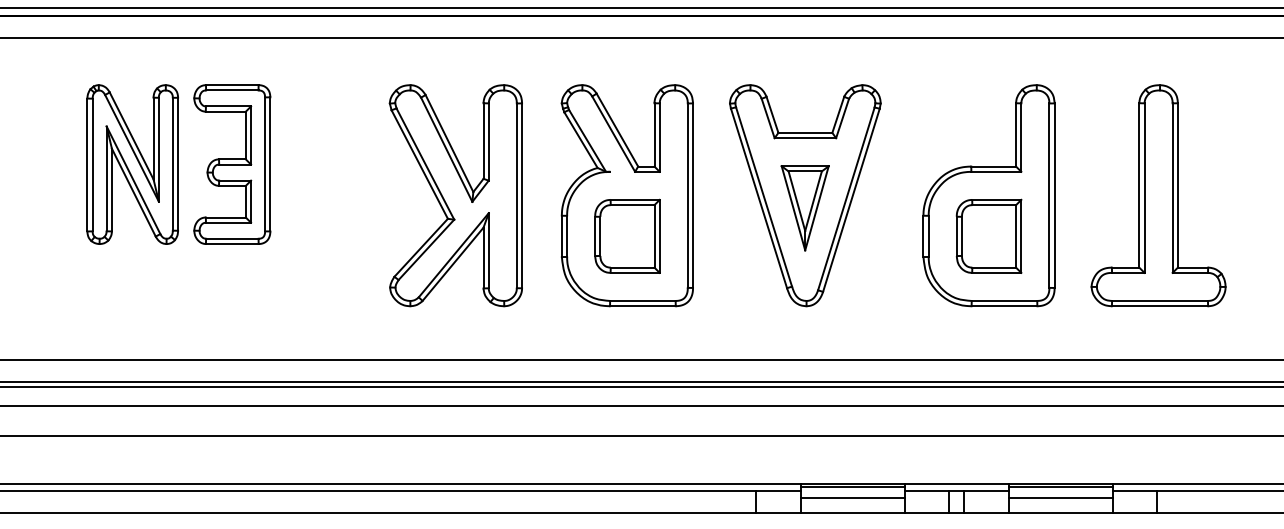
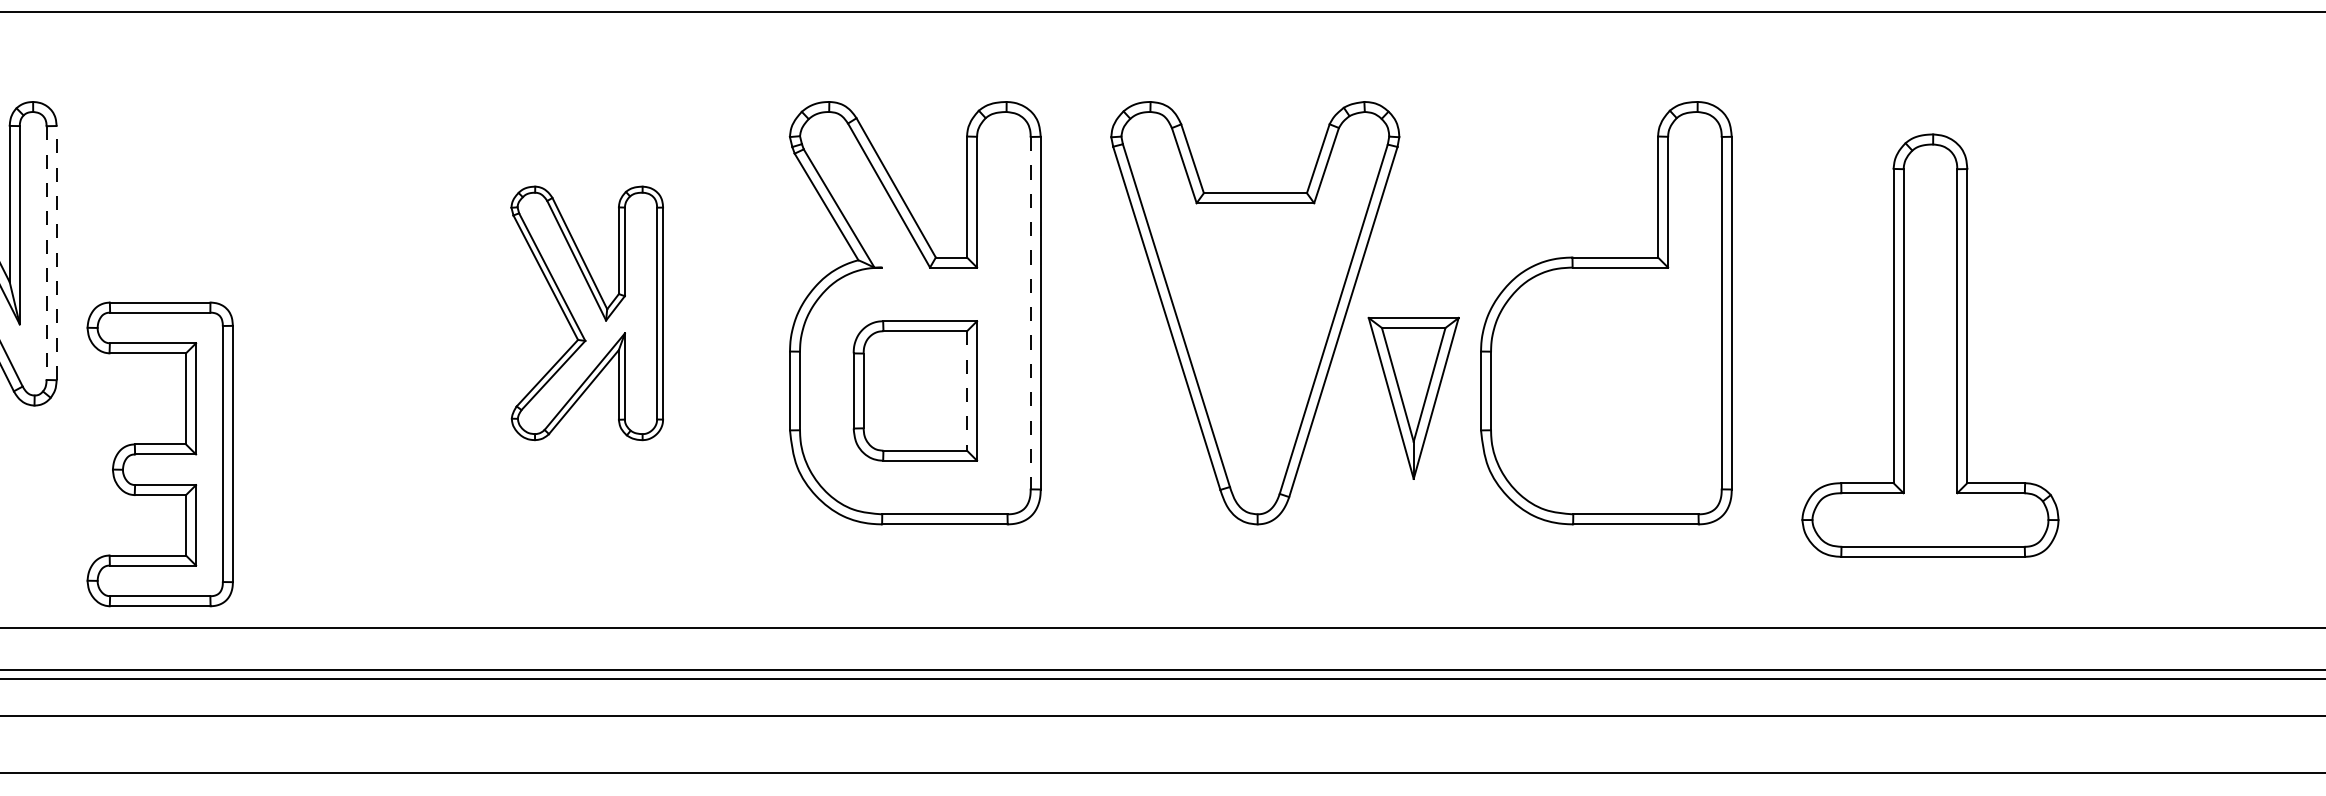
line: (178, 163) -> (57, 251), solid -> dashed
line: (172, 164) -> (45, 253), solid -> dashed
part: (232, 164) -> (160, 454), moved
part: (455, 195) -> (586, 312), size x0.6
part: (1158, 195) -> (1930, 345), moved
line: (687, 196) -> (1030, 314), solid -> dashed
part: (804, 208) -> (1412, 398), moved
part: (988, 235) -> (1605, 389), removed
line: (654, 236) -> (967, 391), solid -> dashed

